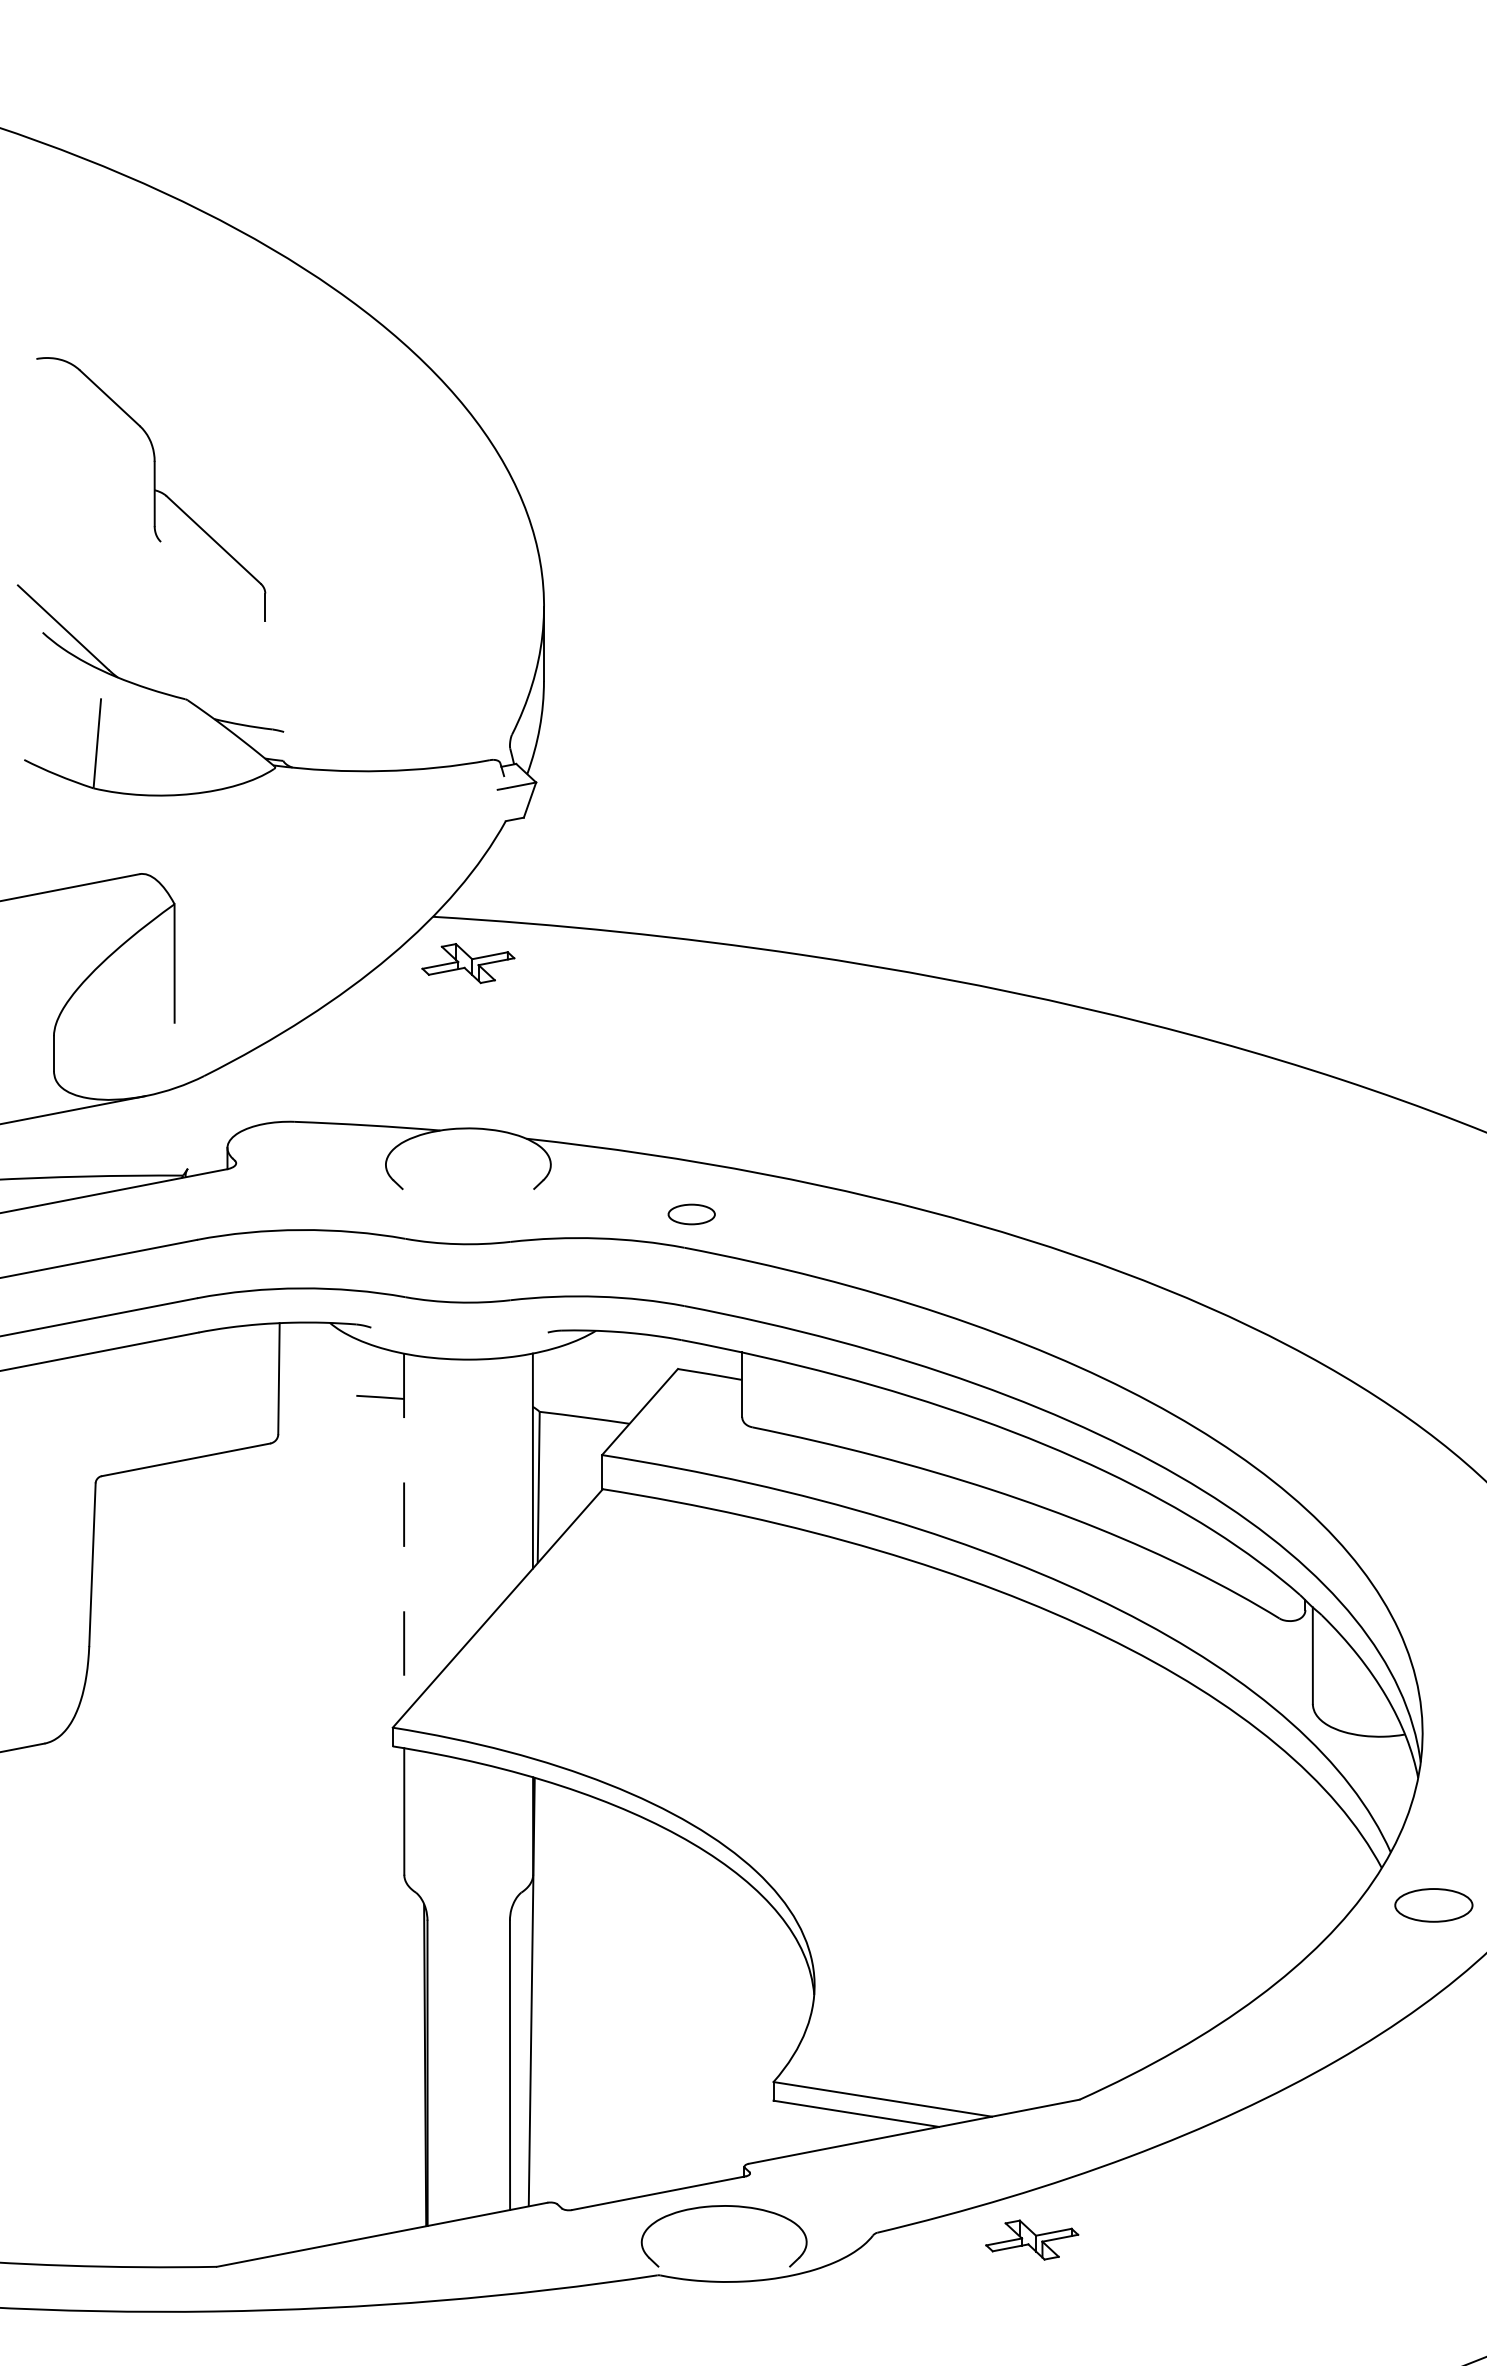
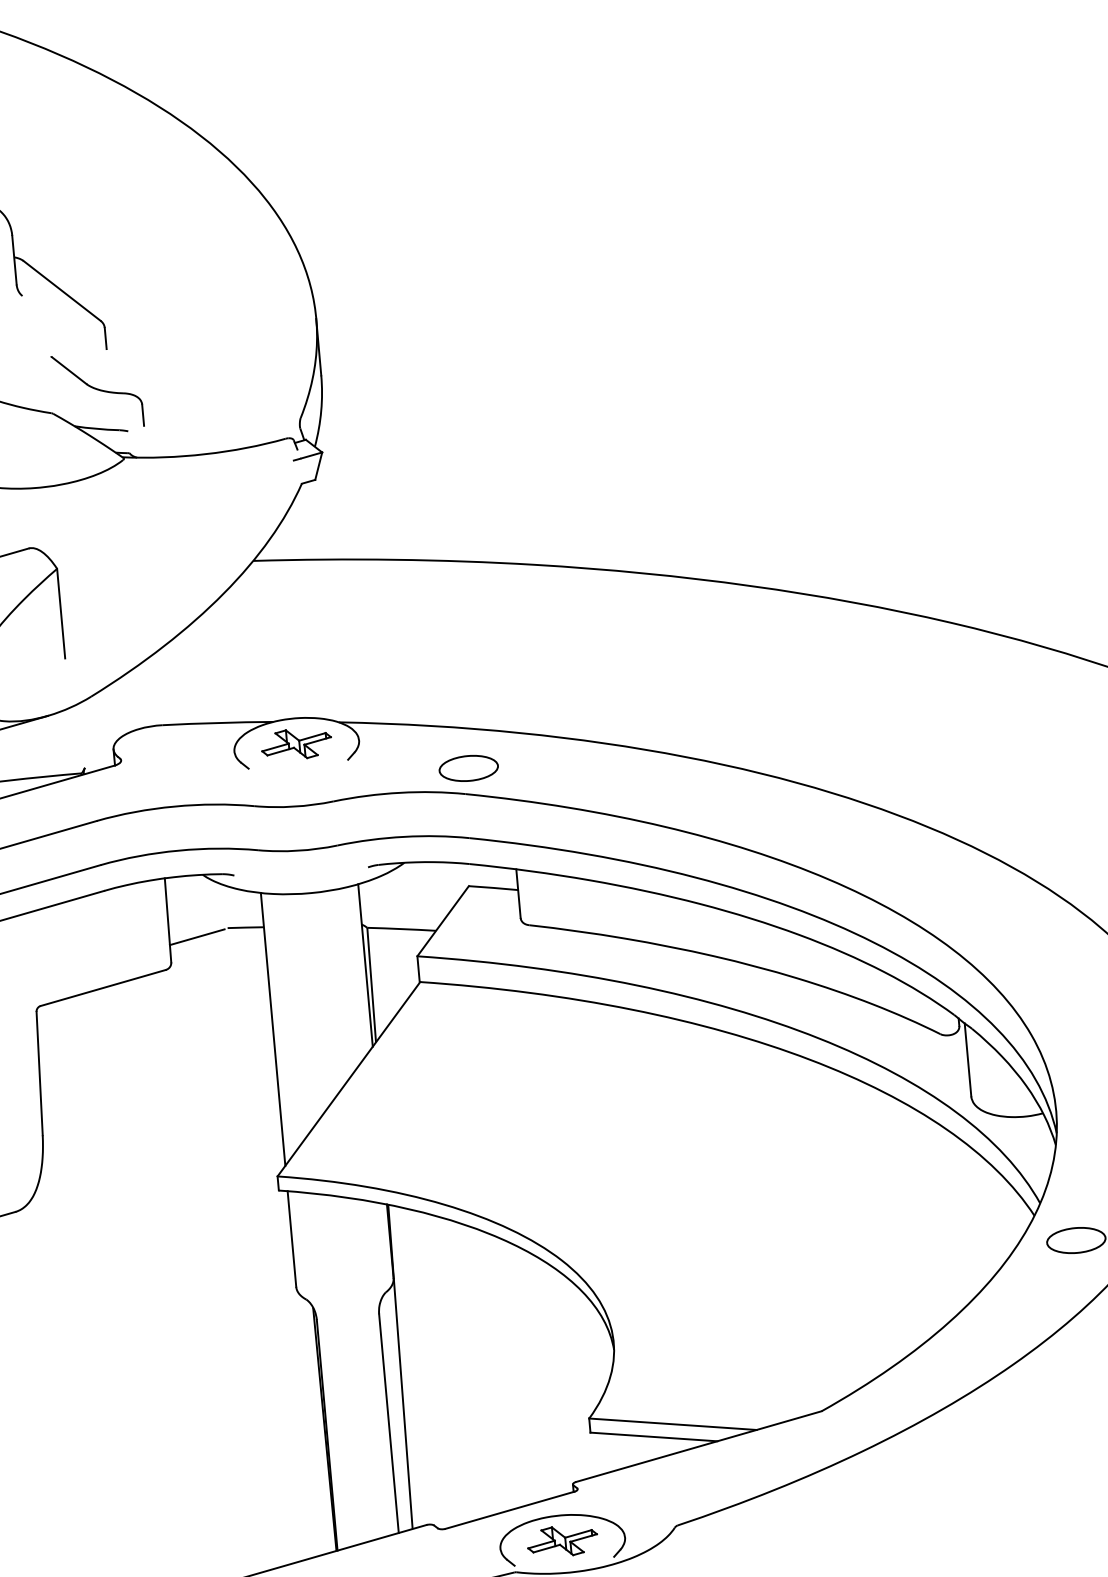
part: (248, 675) -> (97, 391), added
part: (468, 963) -> (296, 744), moved
part: (691, 1214) -> (468, 768), size x1.67
line: (315, 1404) -> (197, 937), added
line: (404, 1534) -> (273, 1029), dashed -> solid
part: (1032, 2239) -> (562, 1540), moved

